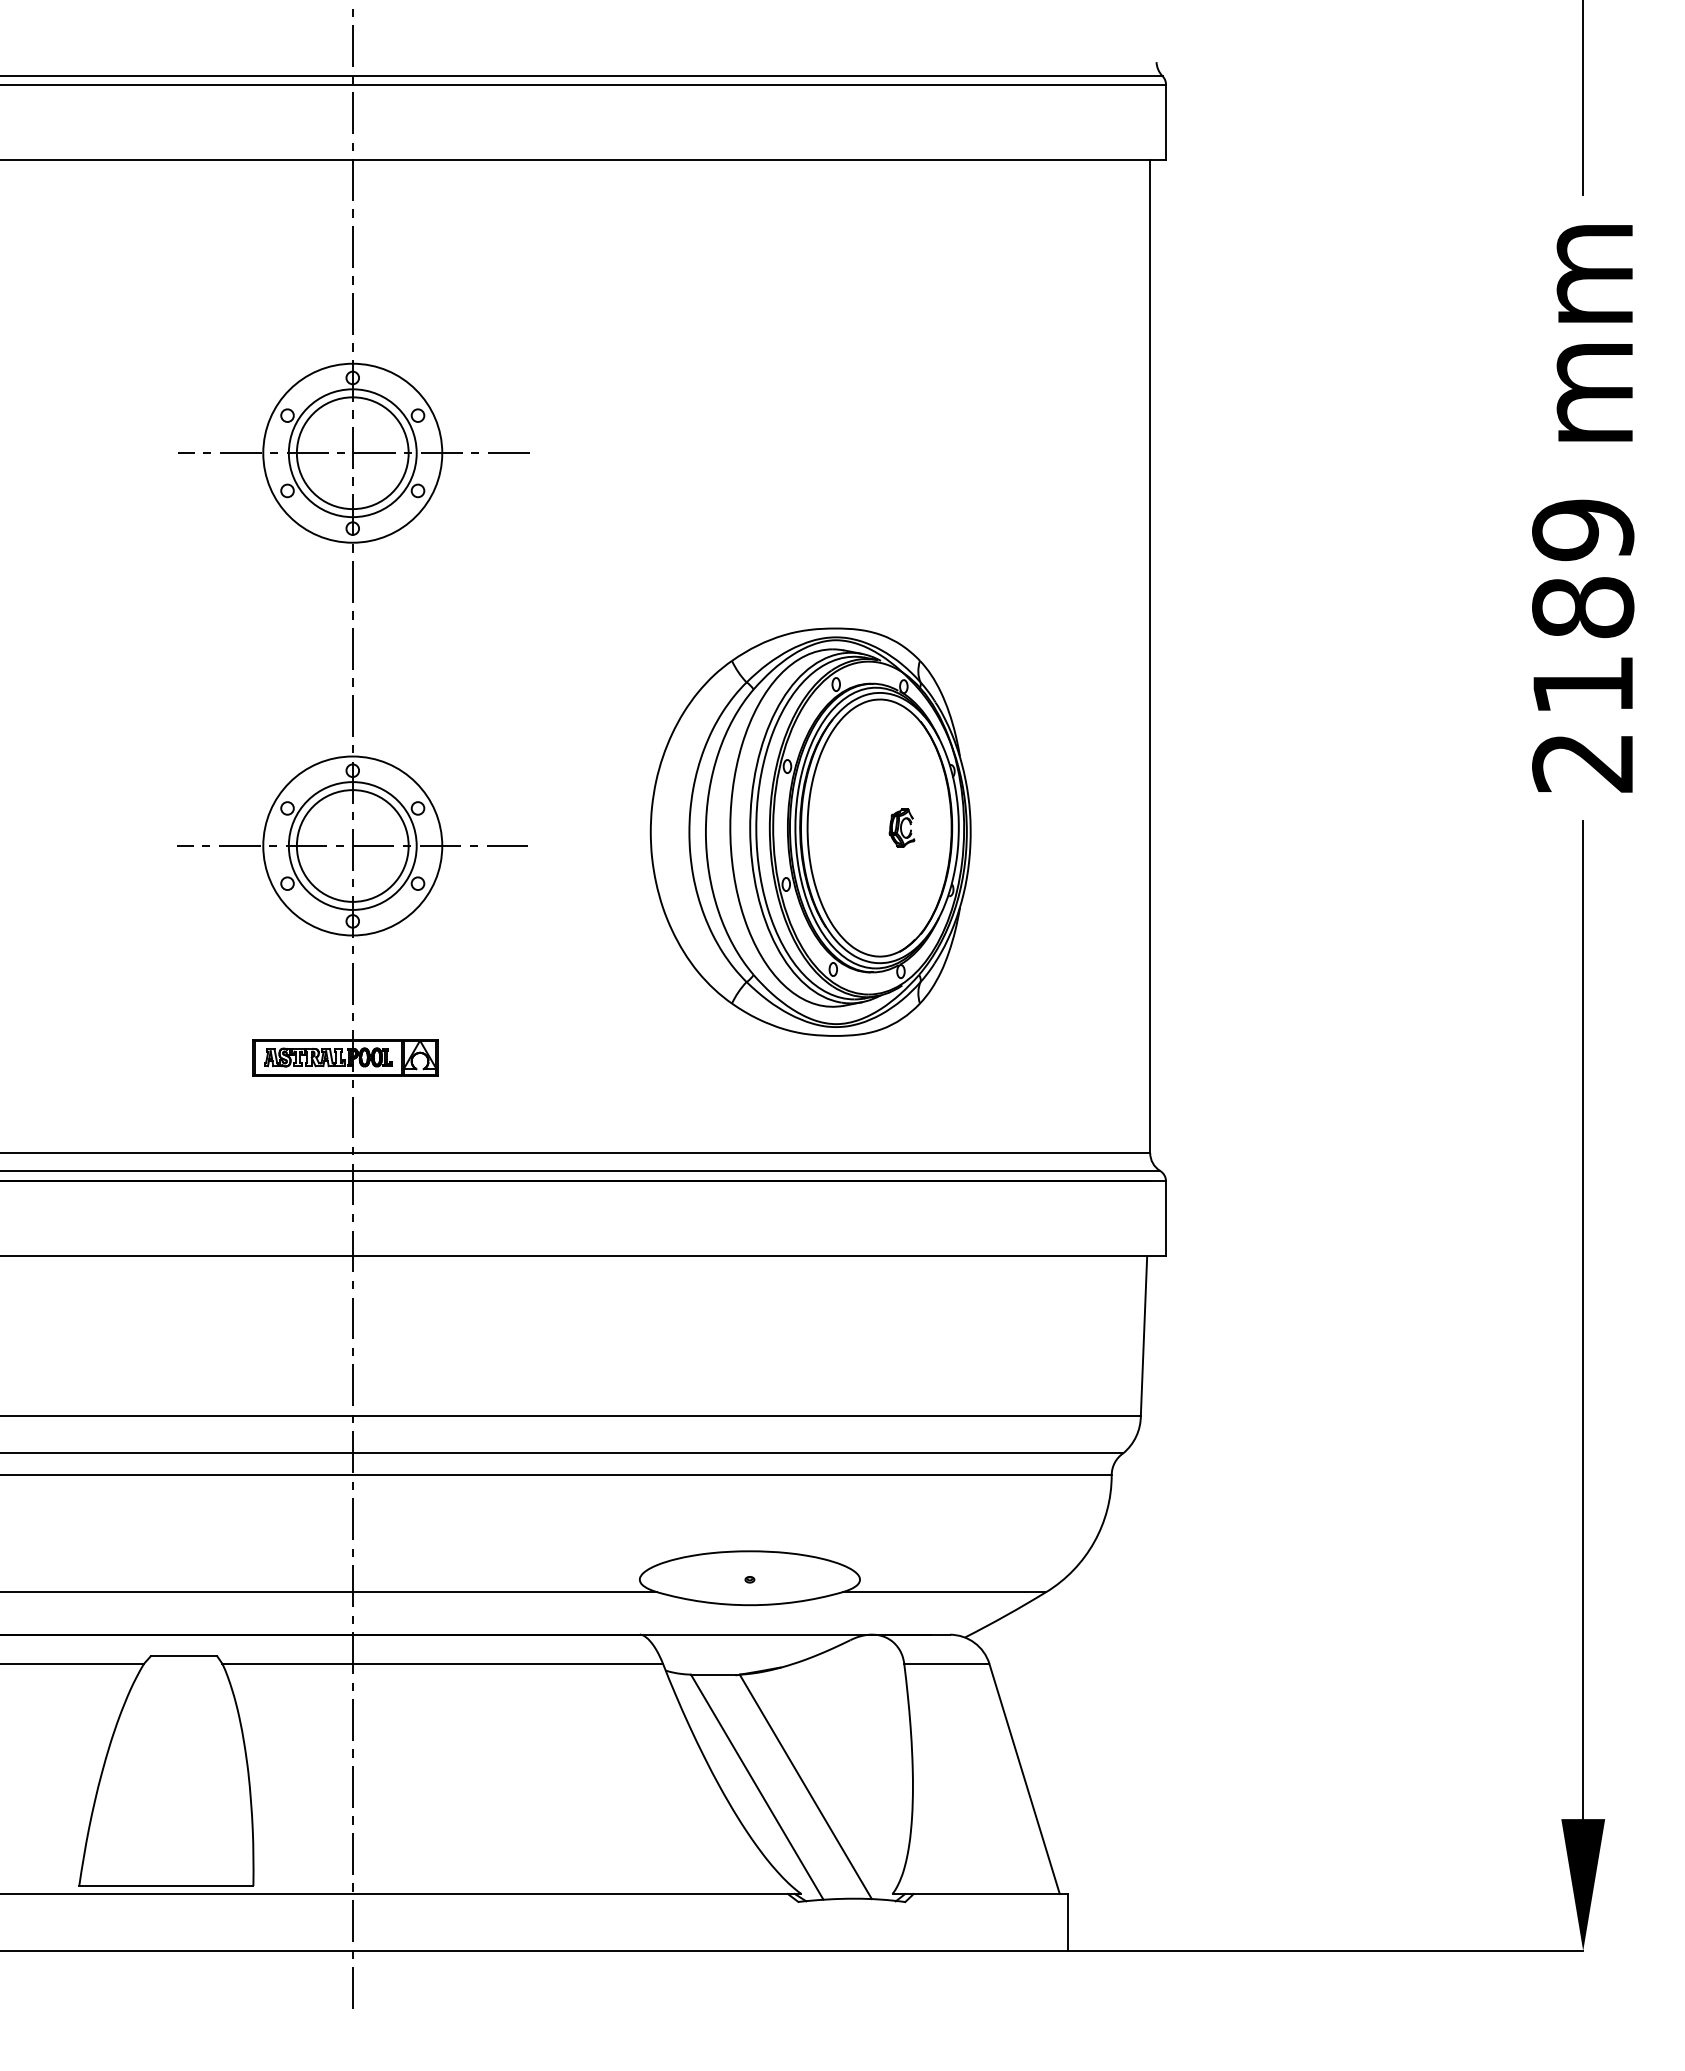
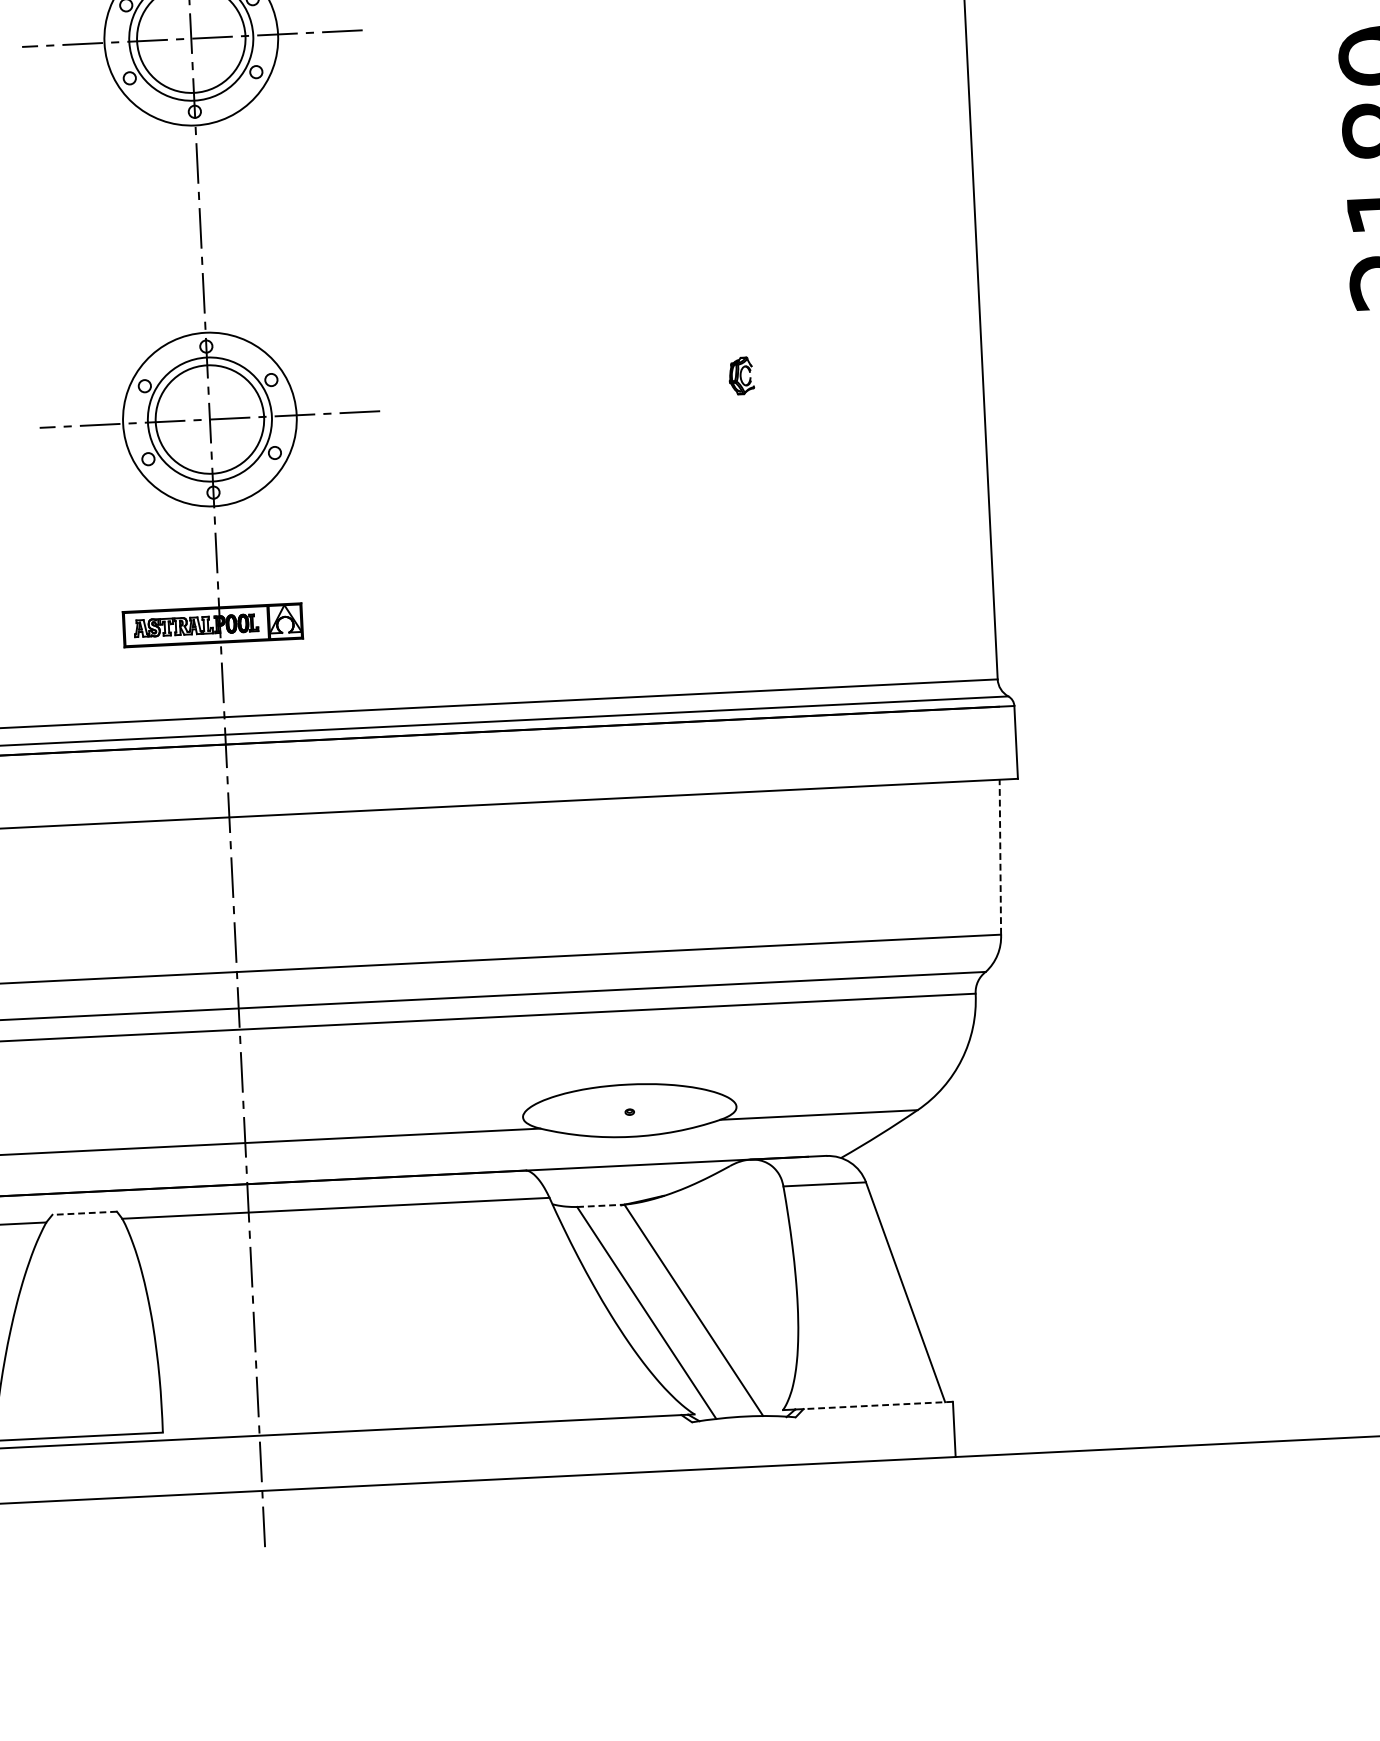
part: (810, 831) -> (653, 383), removed
line: (1144, 1336) -> (1000, 857), solid -> dashed
line: (183, 1656) -> (84, 1213), solid -> dashed
line: (715, 1674) -> (600, 1205), solid -> dashed
line: (990, 1893) -> (877, 1404), solid -> dashed

